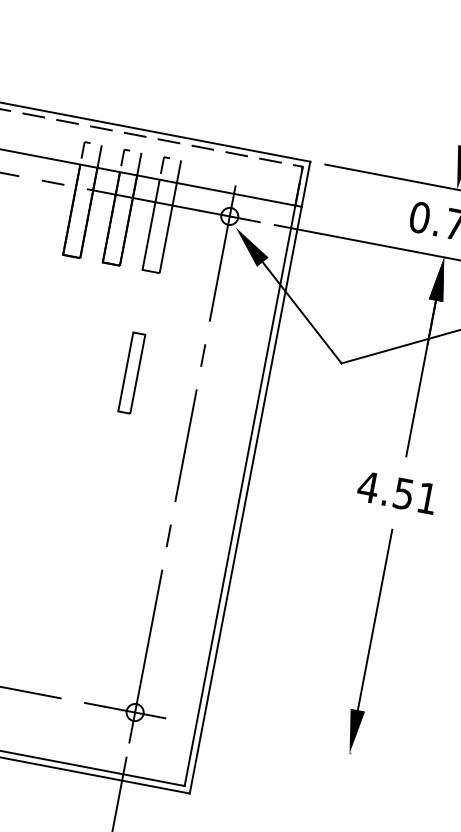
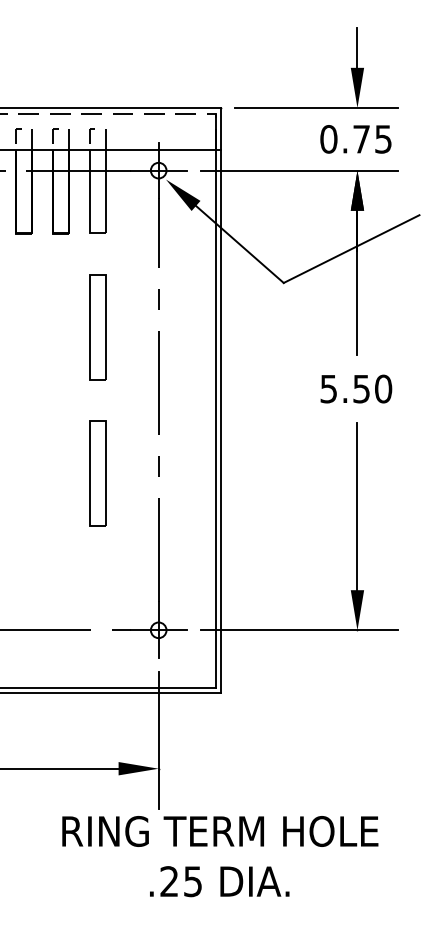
part: (131, 373) -> (97, 327), size x1.43
text: (397, 492) -> (355, 388), 4.51 -> 5.50
part: (101, 530) -> (97, 473), added
line: (285, 741) -> (298, 630), added

